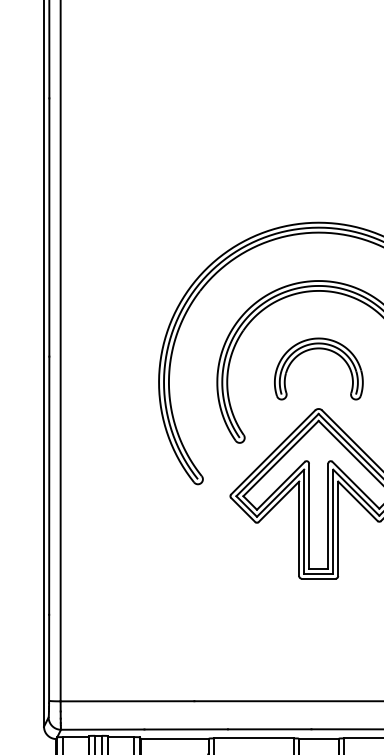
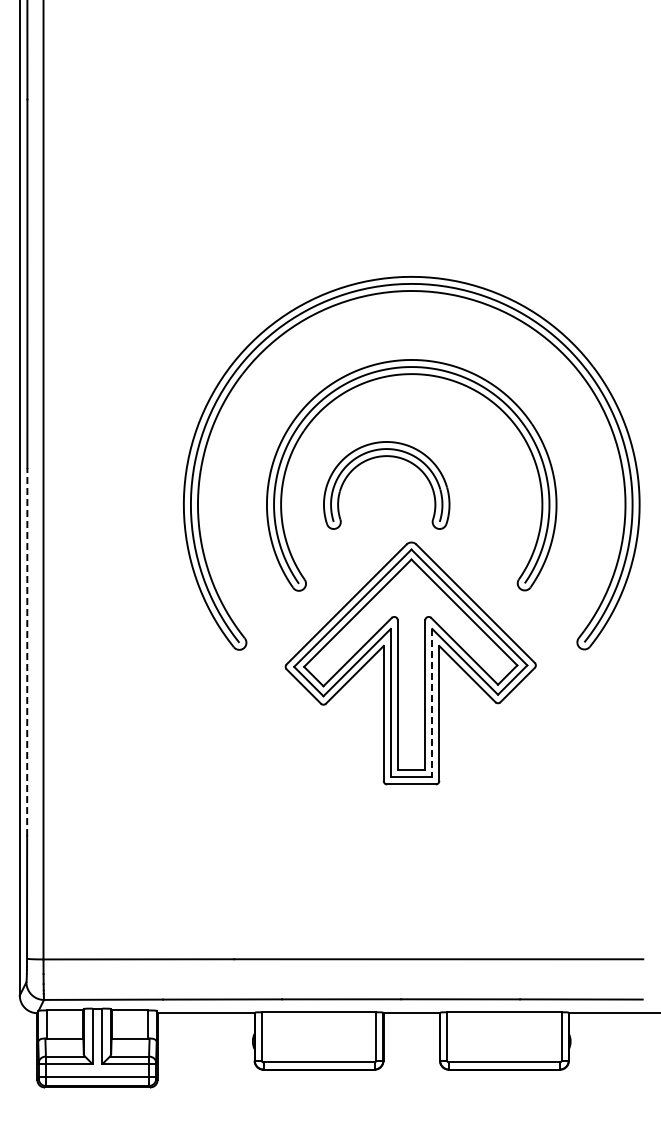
part: (317, 349) -> (384, 457), moved
line: (49, 485) -> (27, 651), solid -> dashed
line: (333, 521) -> (432, 703), solid -> dashed

